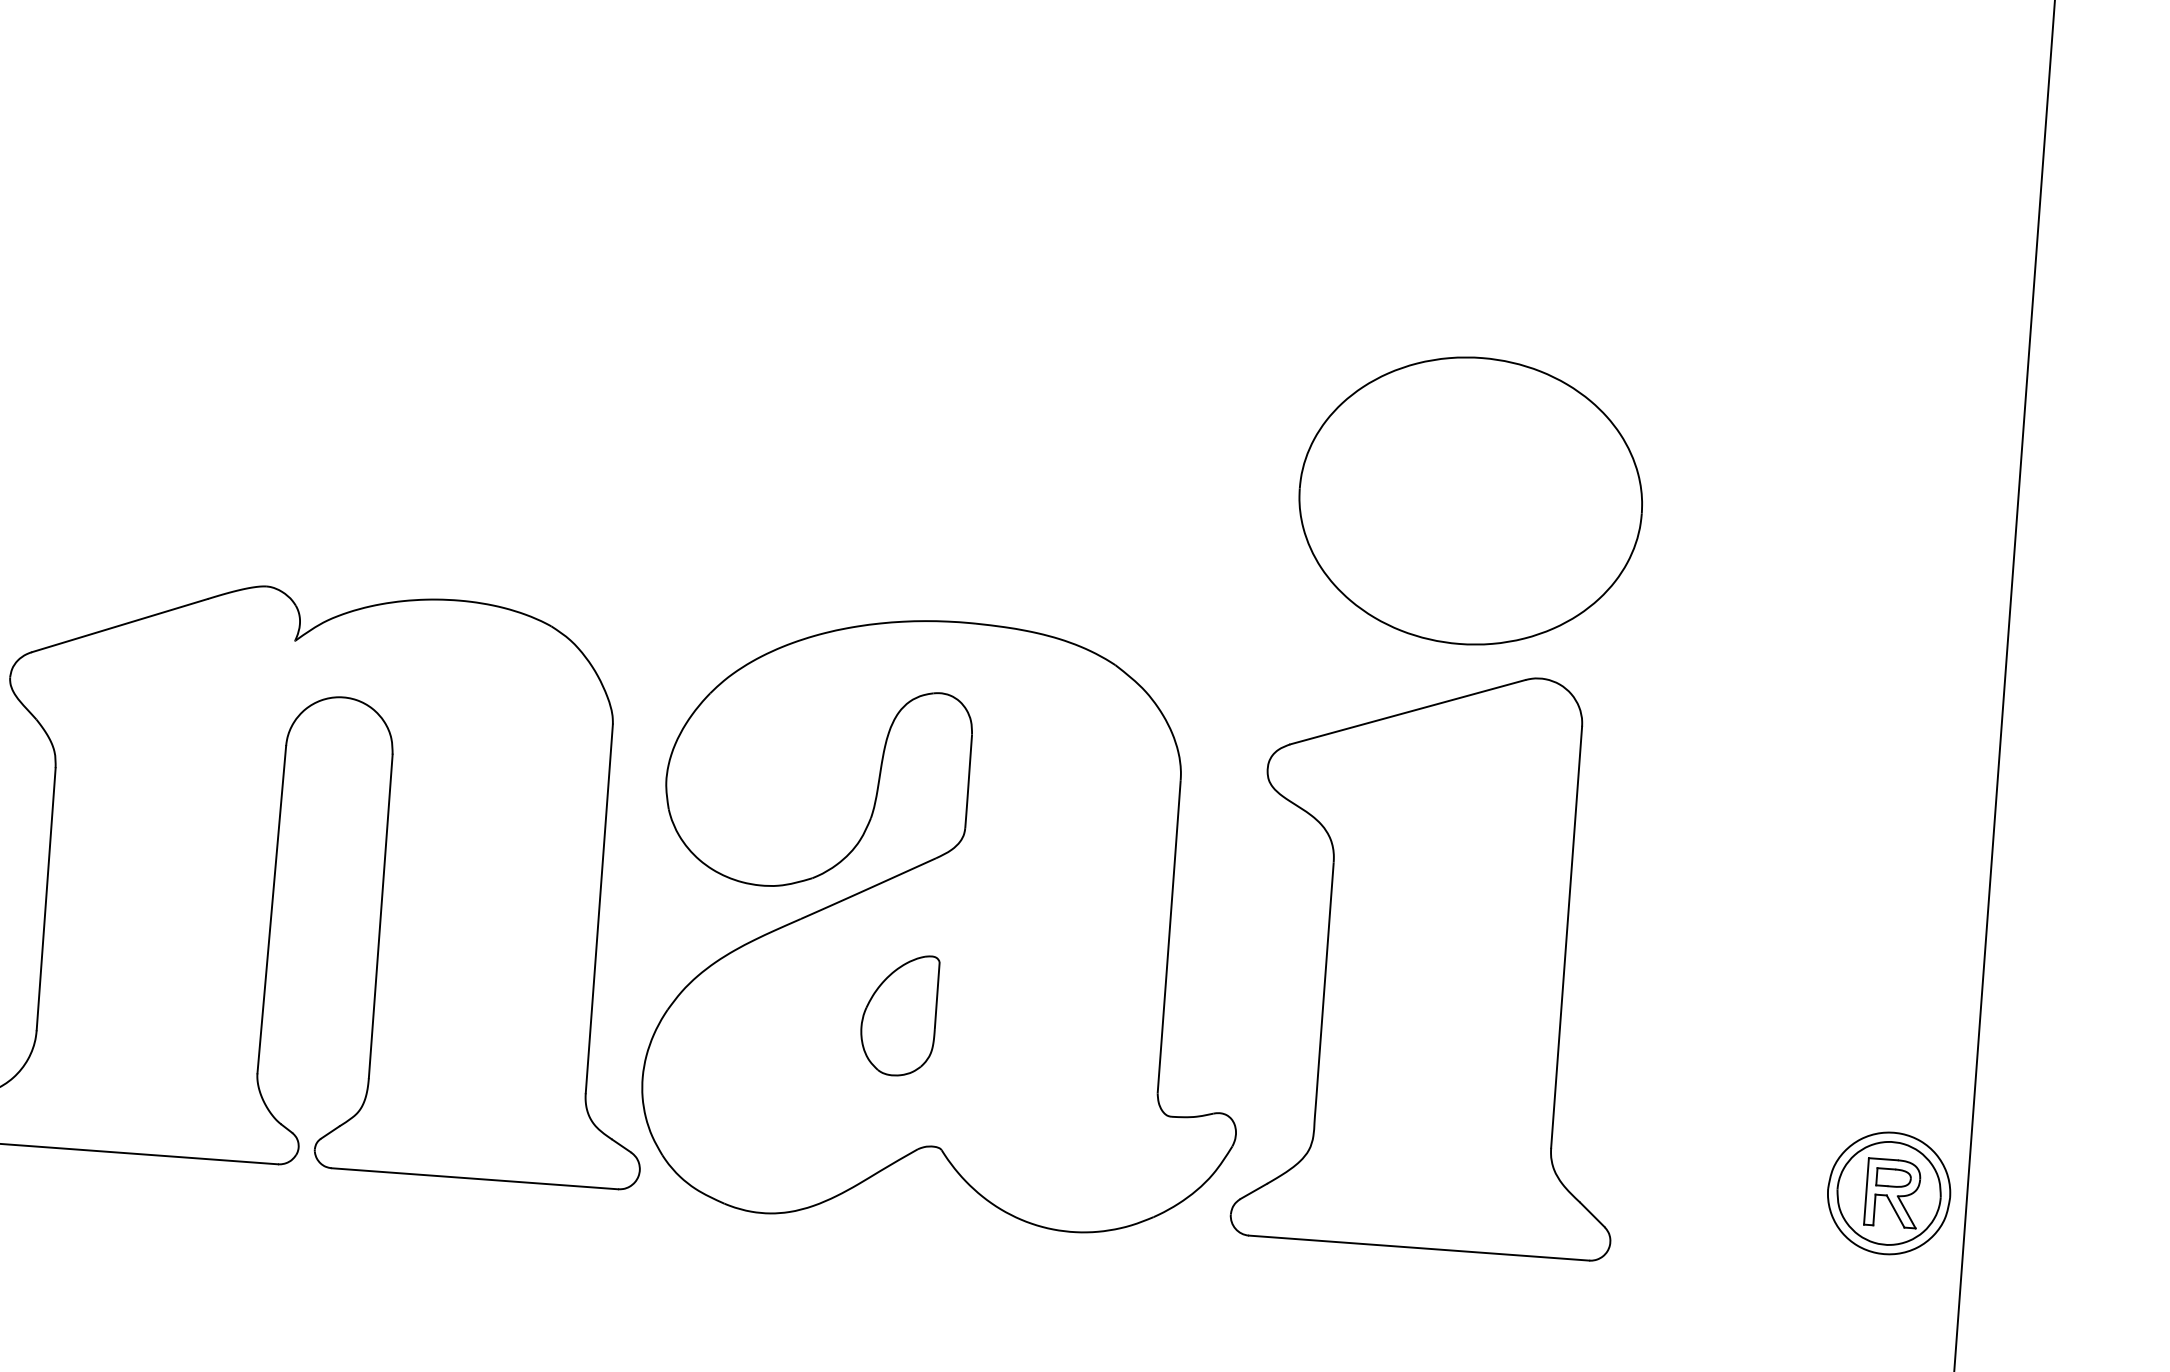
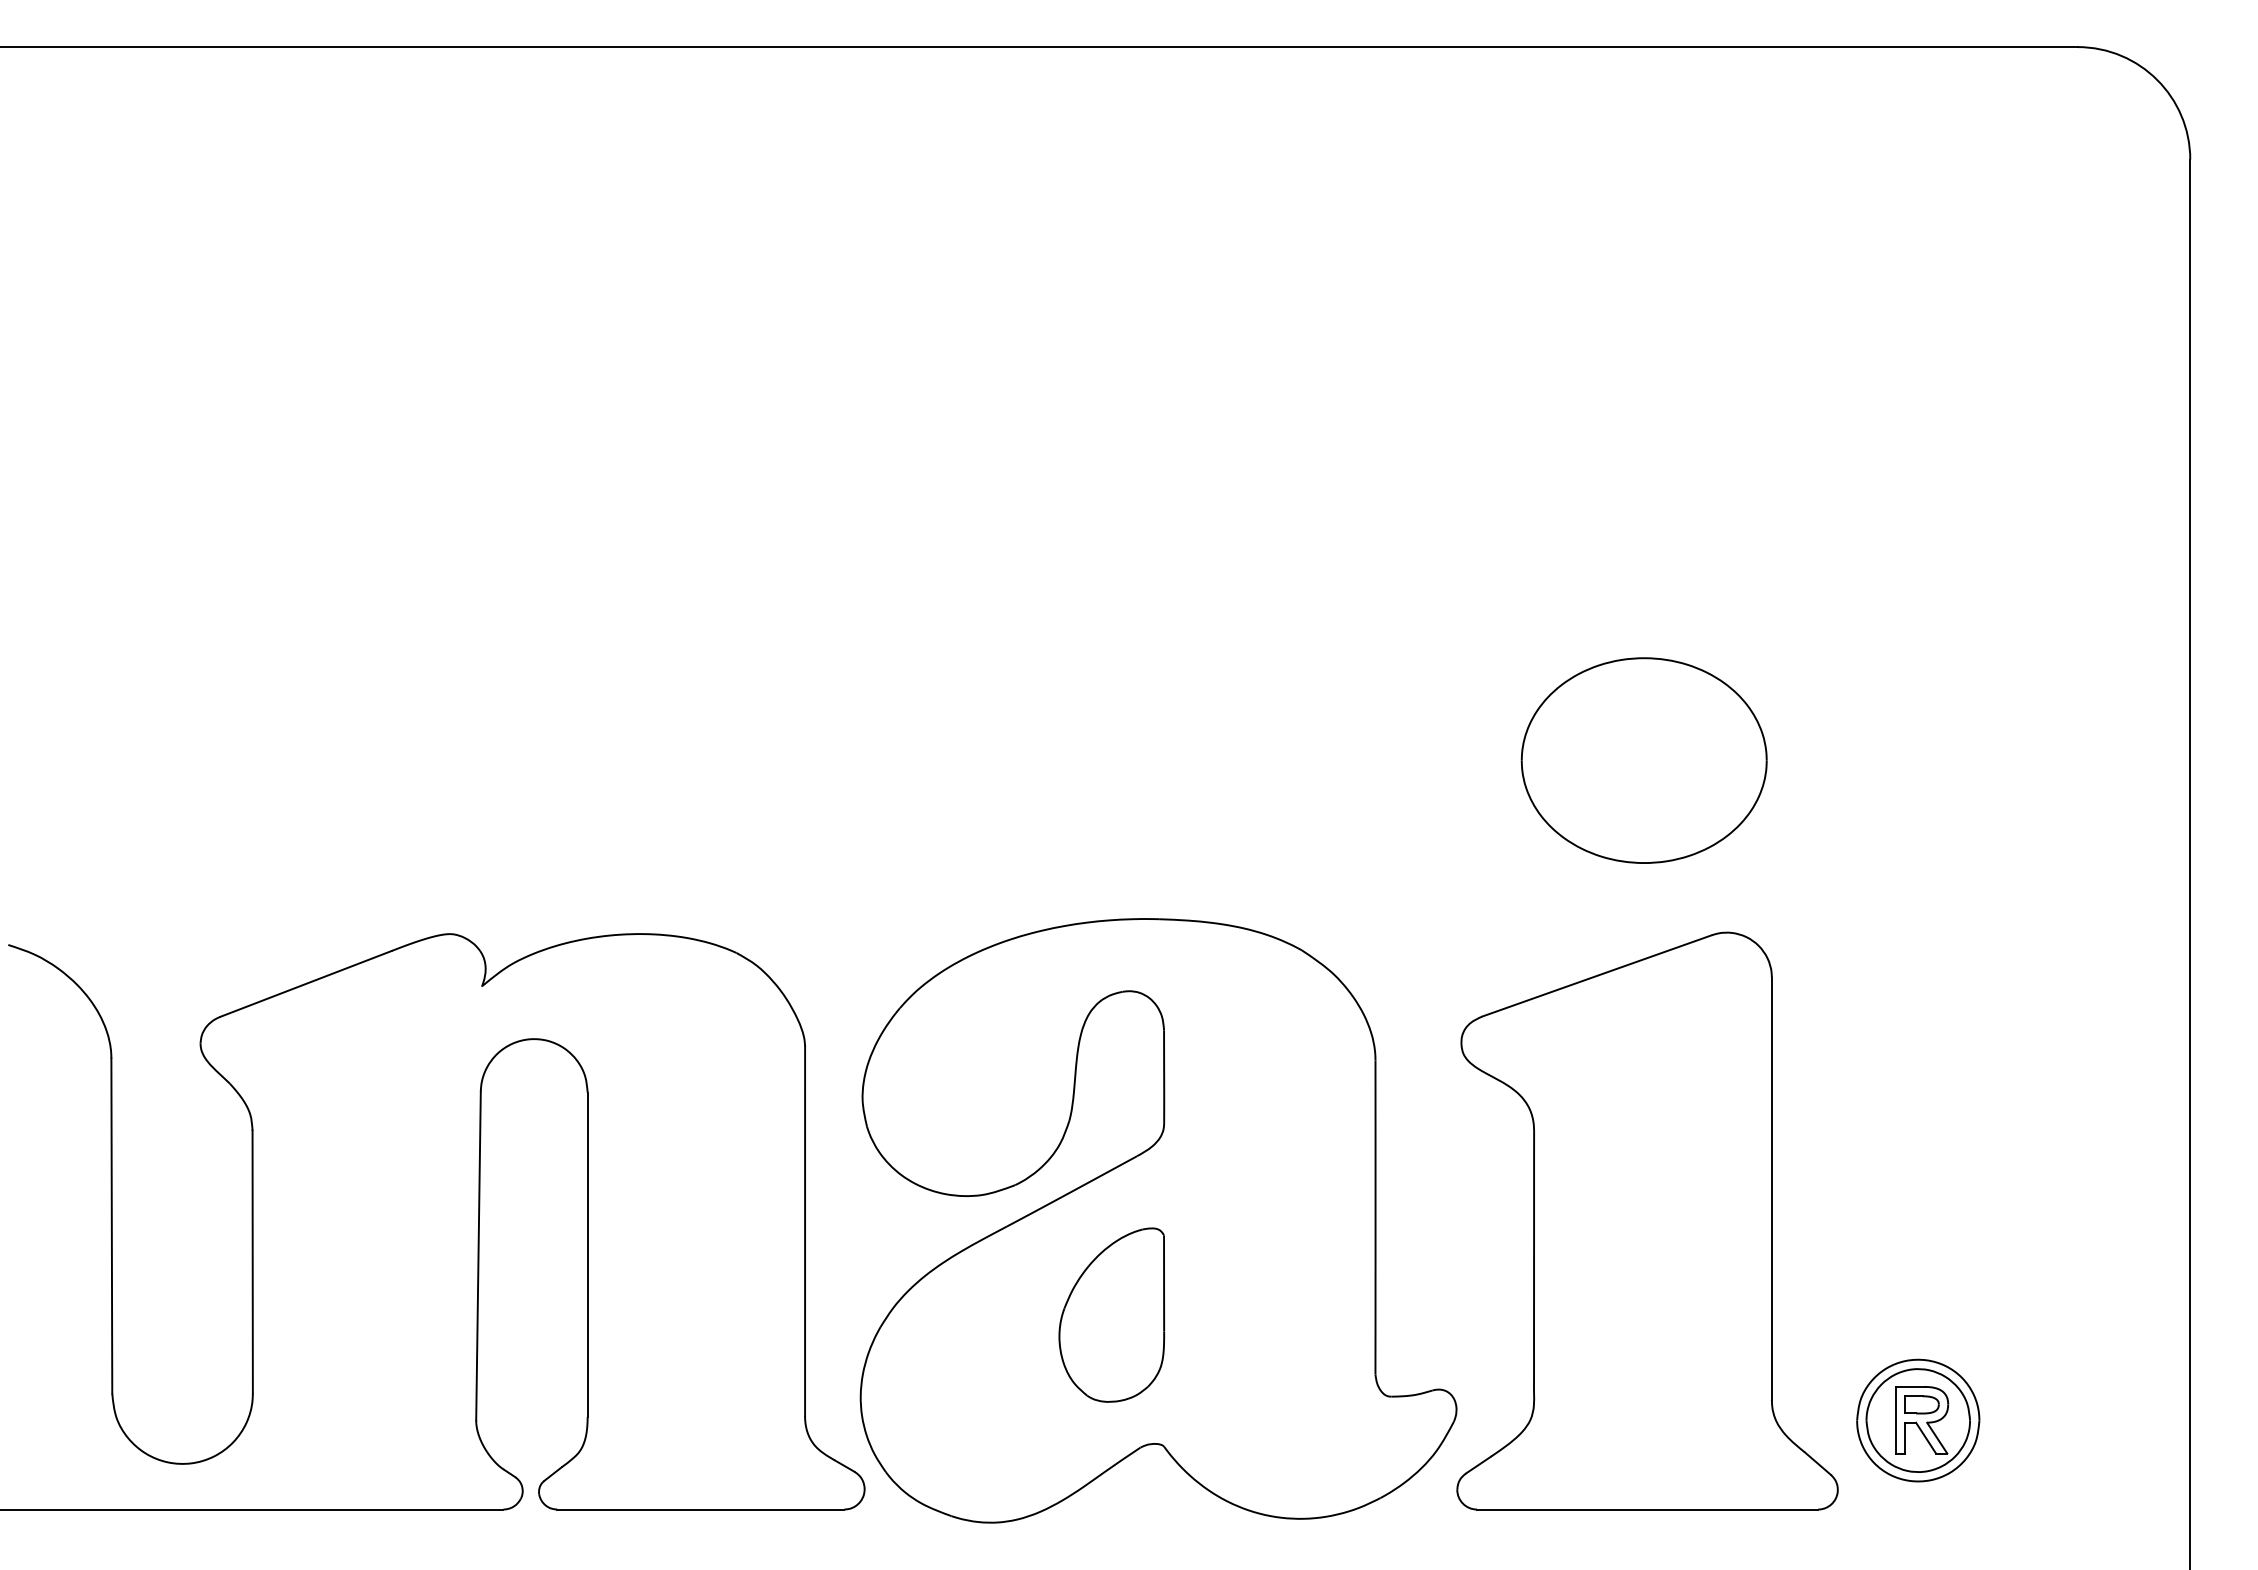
part: (1469, 500) -> (1643, 760), size x0.71
part: (898, 1014) -> (1111, 1314), size x1.43
part: (1889, 1193) -> (1918, 1420), moved

